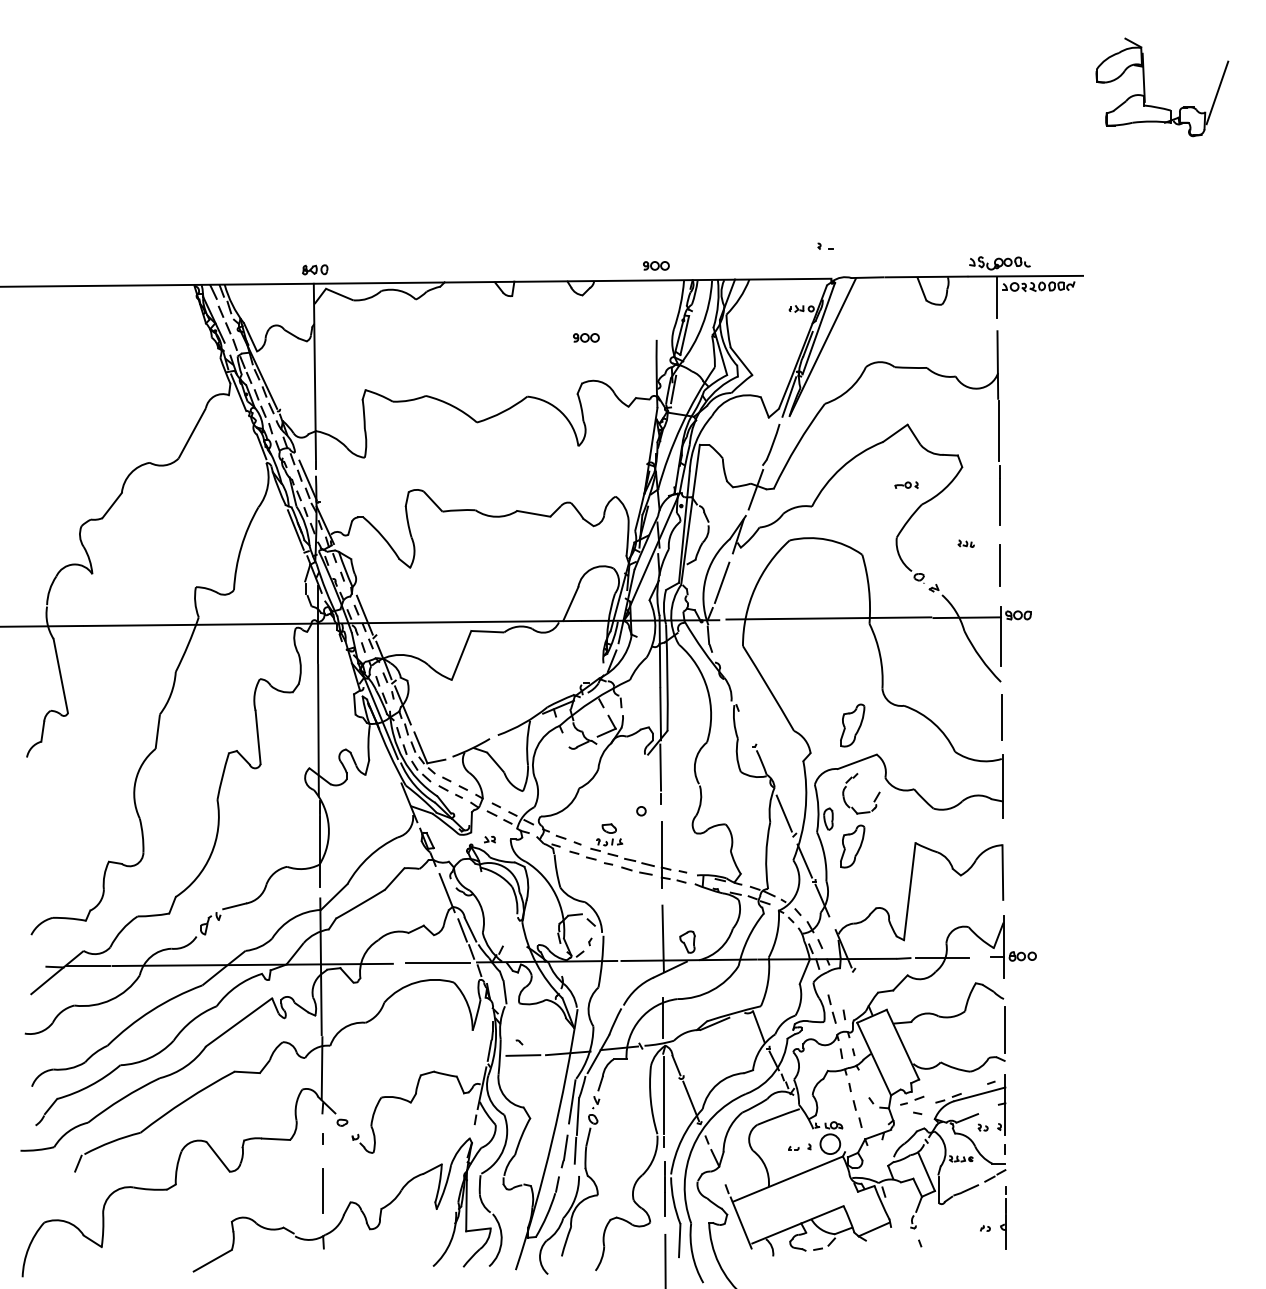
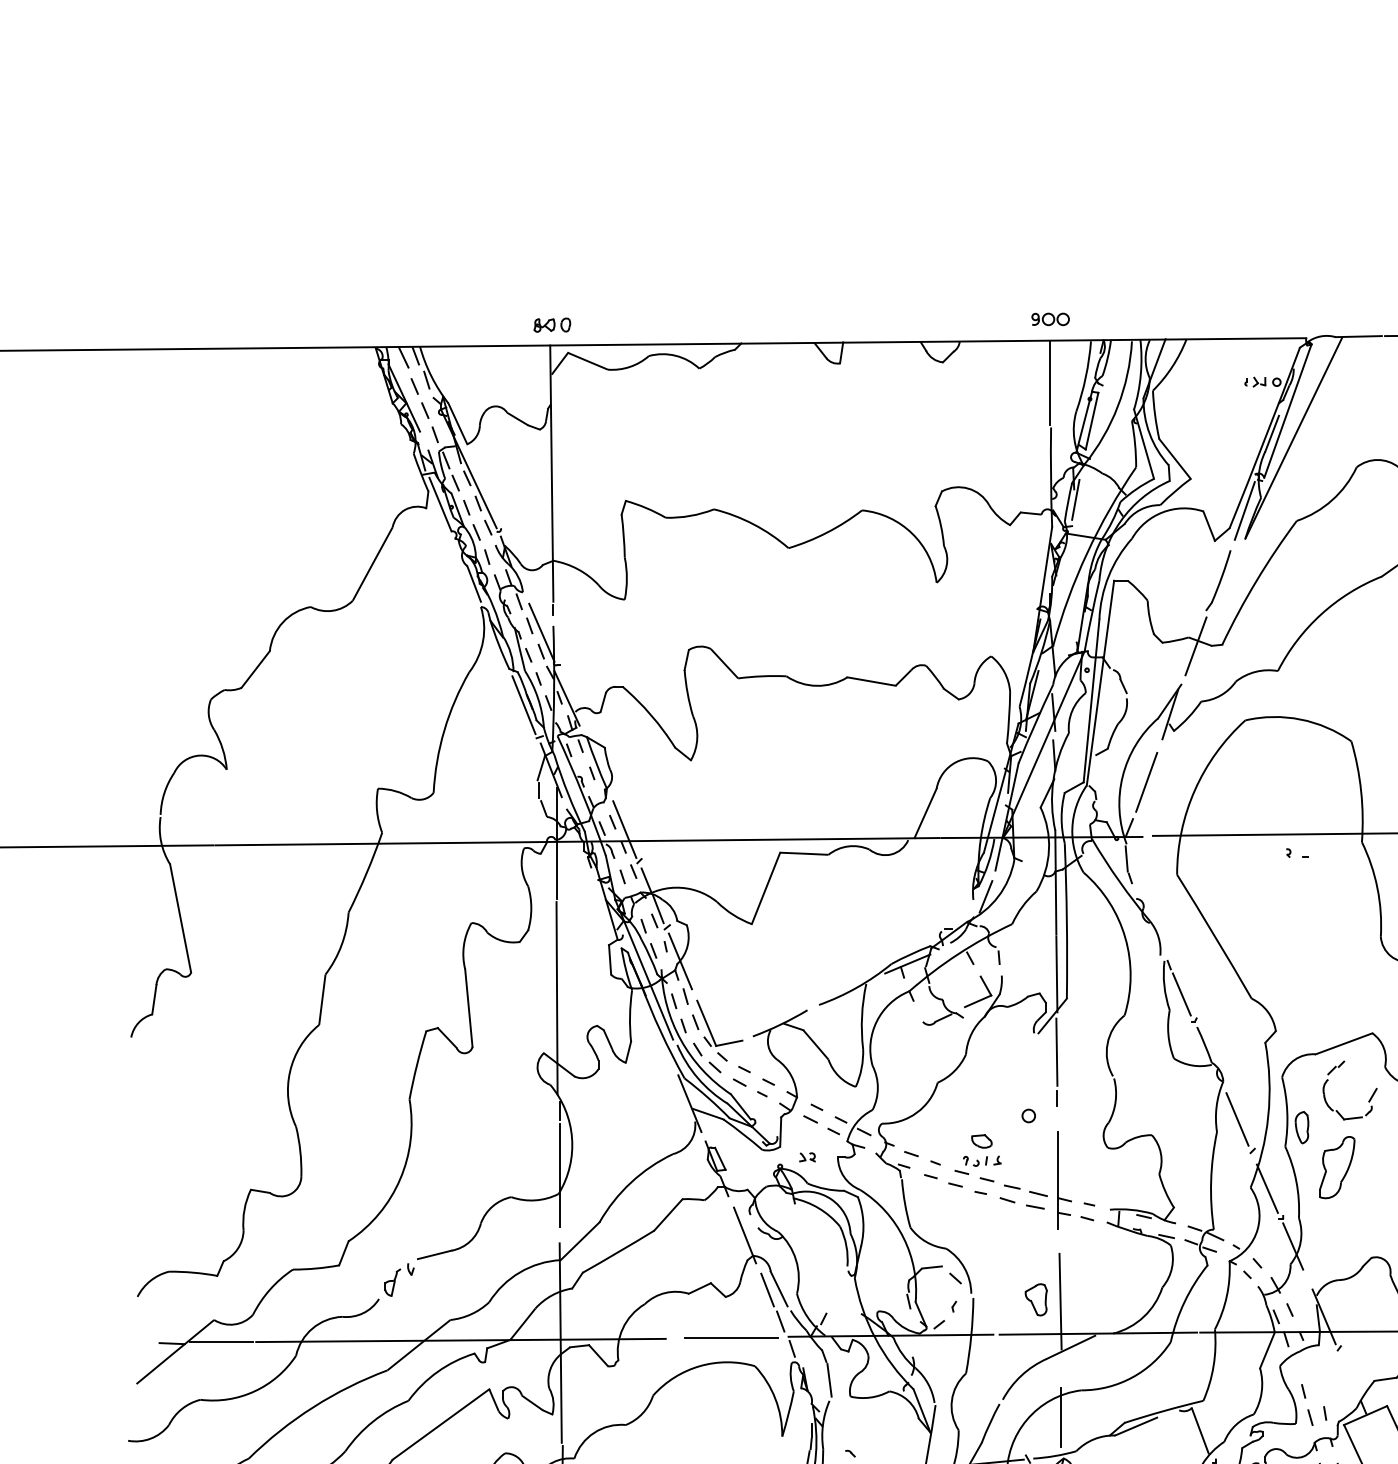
part: (825, 245) -> (1297, 851), moved
line: (656, 309) -> (1050, 383), added
part: (586, 337) -> (948, 423), removed
part: (852, 725) -> (1337, 990), removed
line: (746, 727) -> (1182, 993), added
part: (687, 941) -> (1036, 1298), moved

